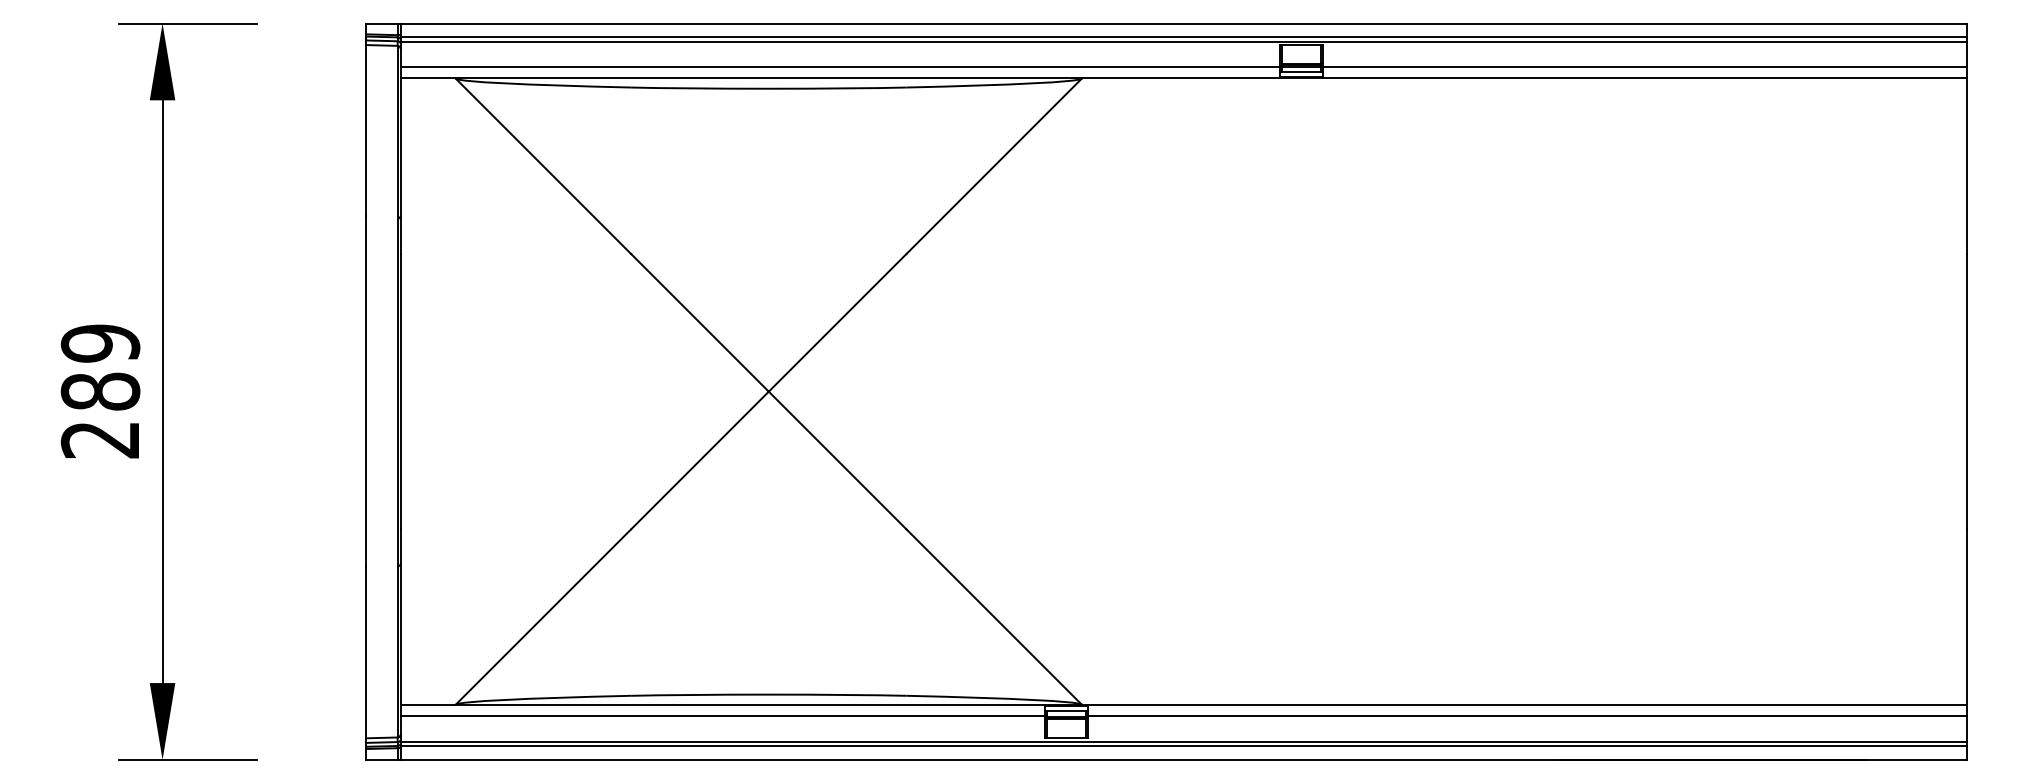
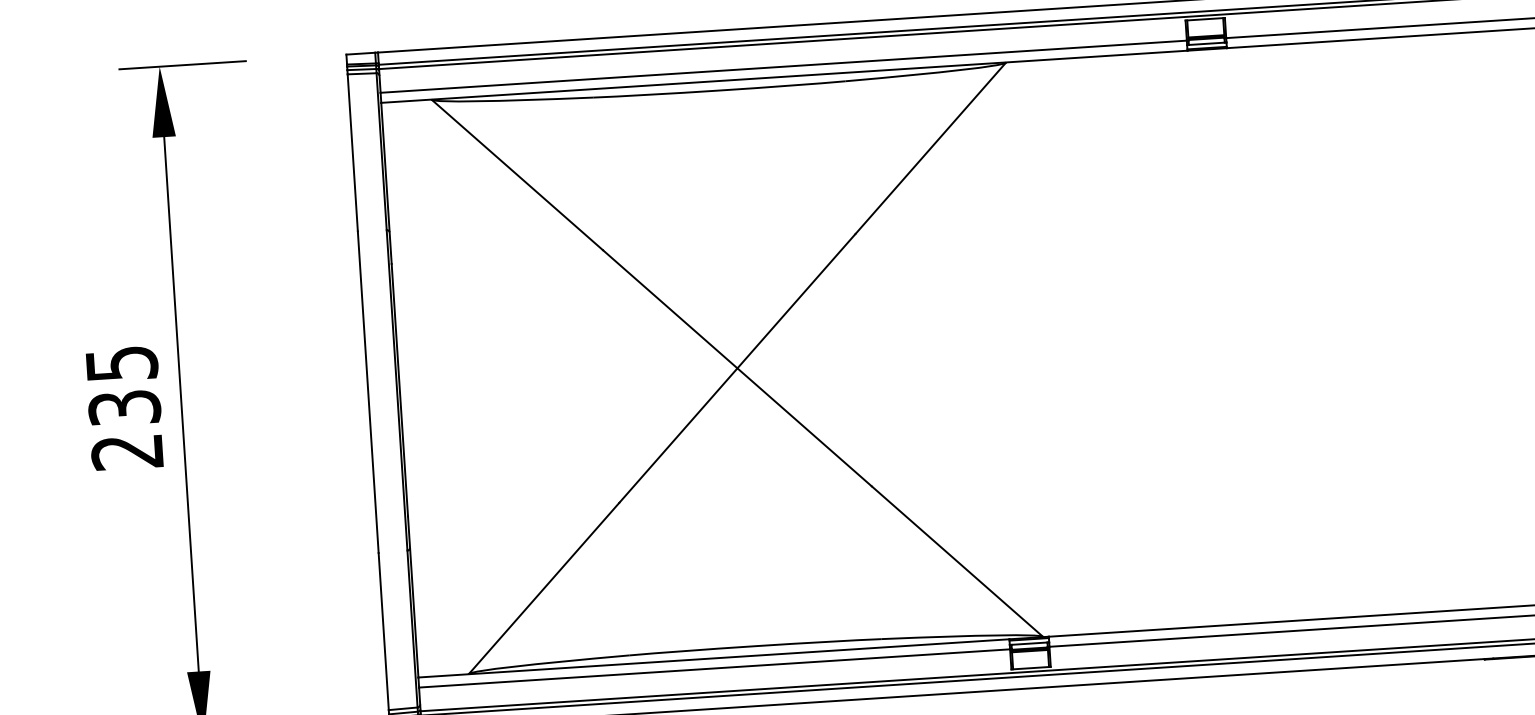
text: (100, 367) -> (123, 385), 289 -> 235

